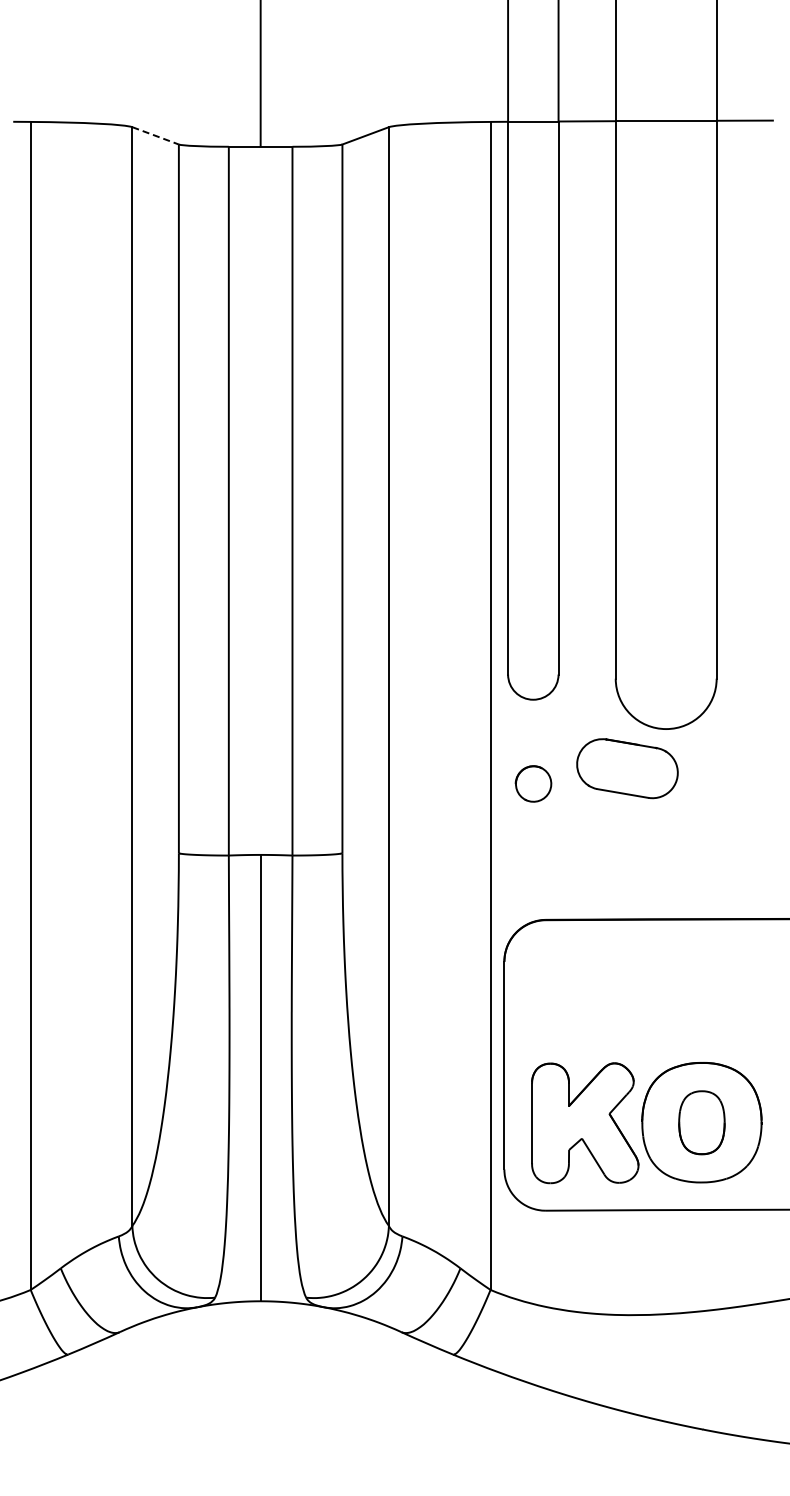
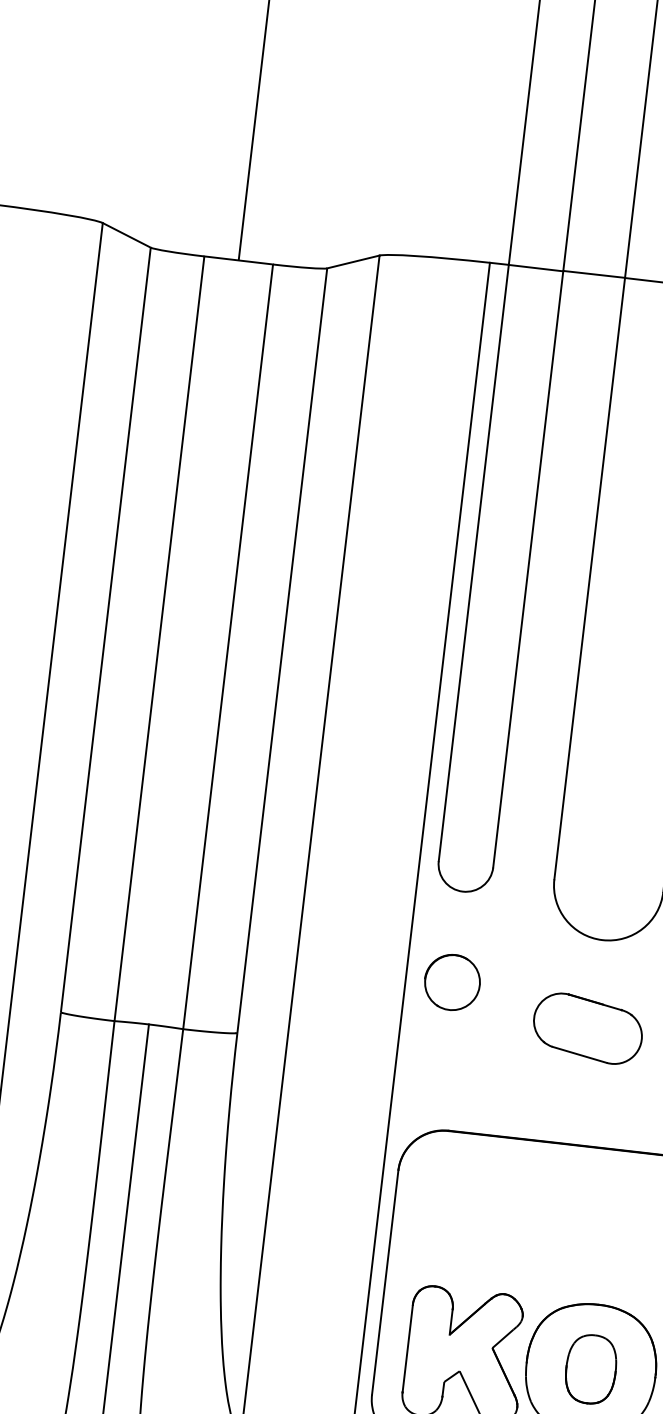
line: (155, 135) -> (126, 234), dashed -> solid
part: (627, 768) -> (588, 1028), moved
part: (533, 783) -> (452, 981), size x1.43

